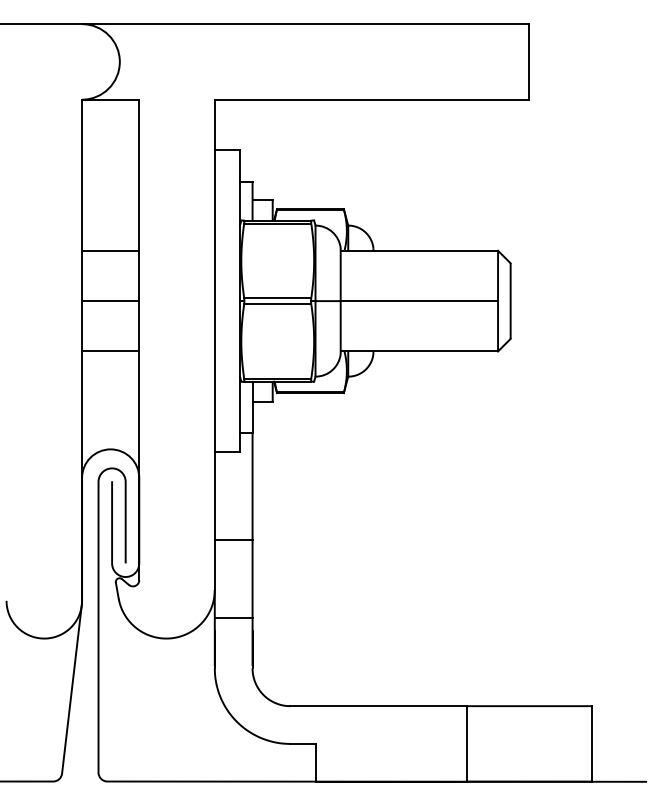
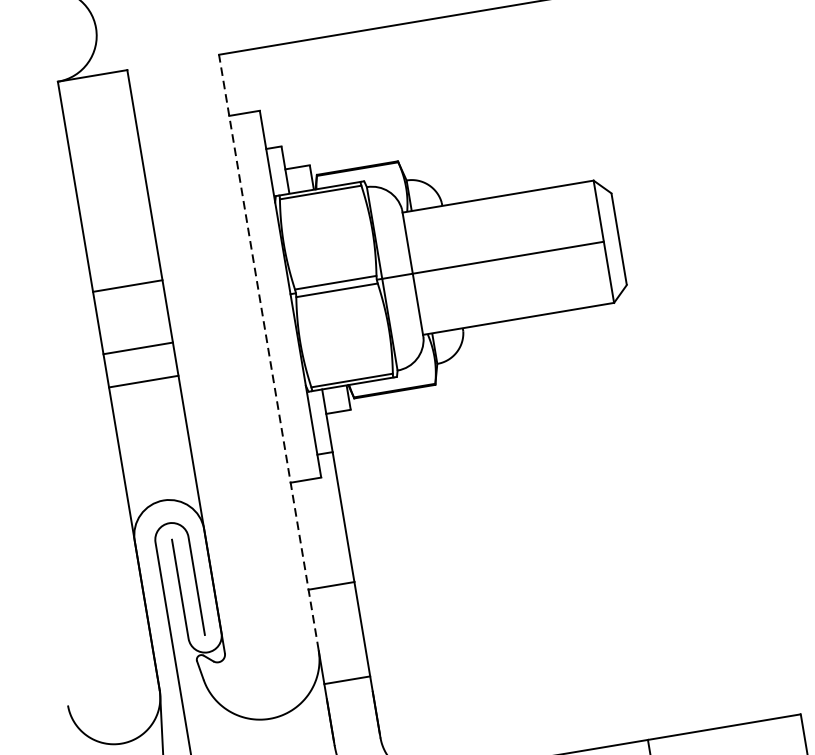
line: (110, 250) -> (127, 285), moved
line: (110, 301) -> (138, 348), moved
line: (214, 344) -> (268, 352), solid -> dashed

